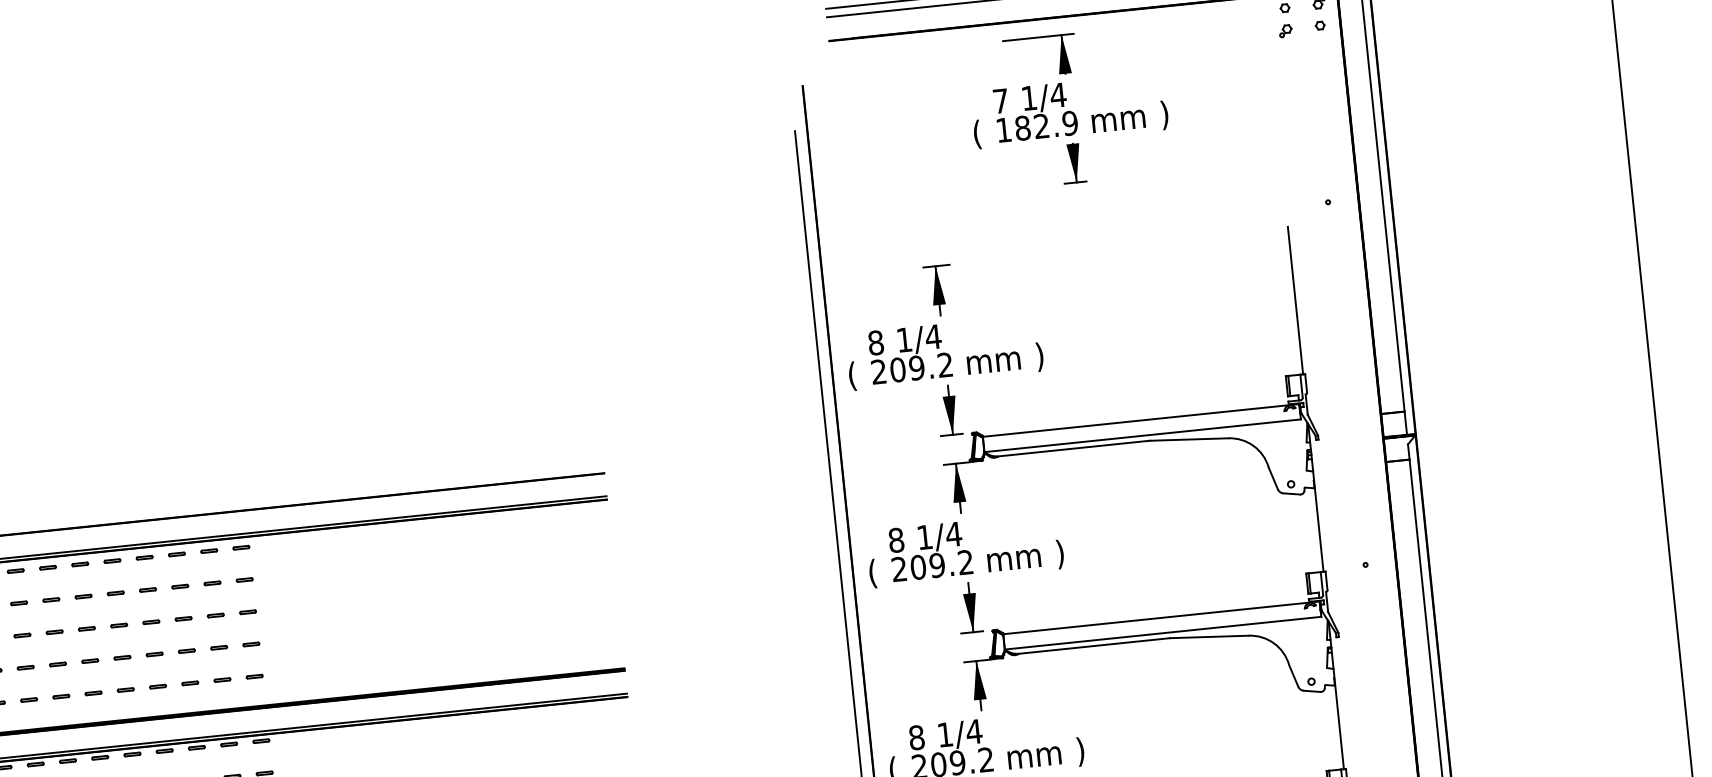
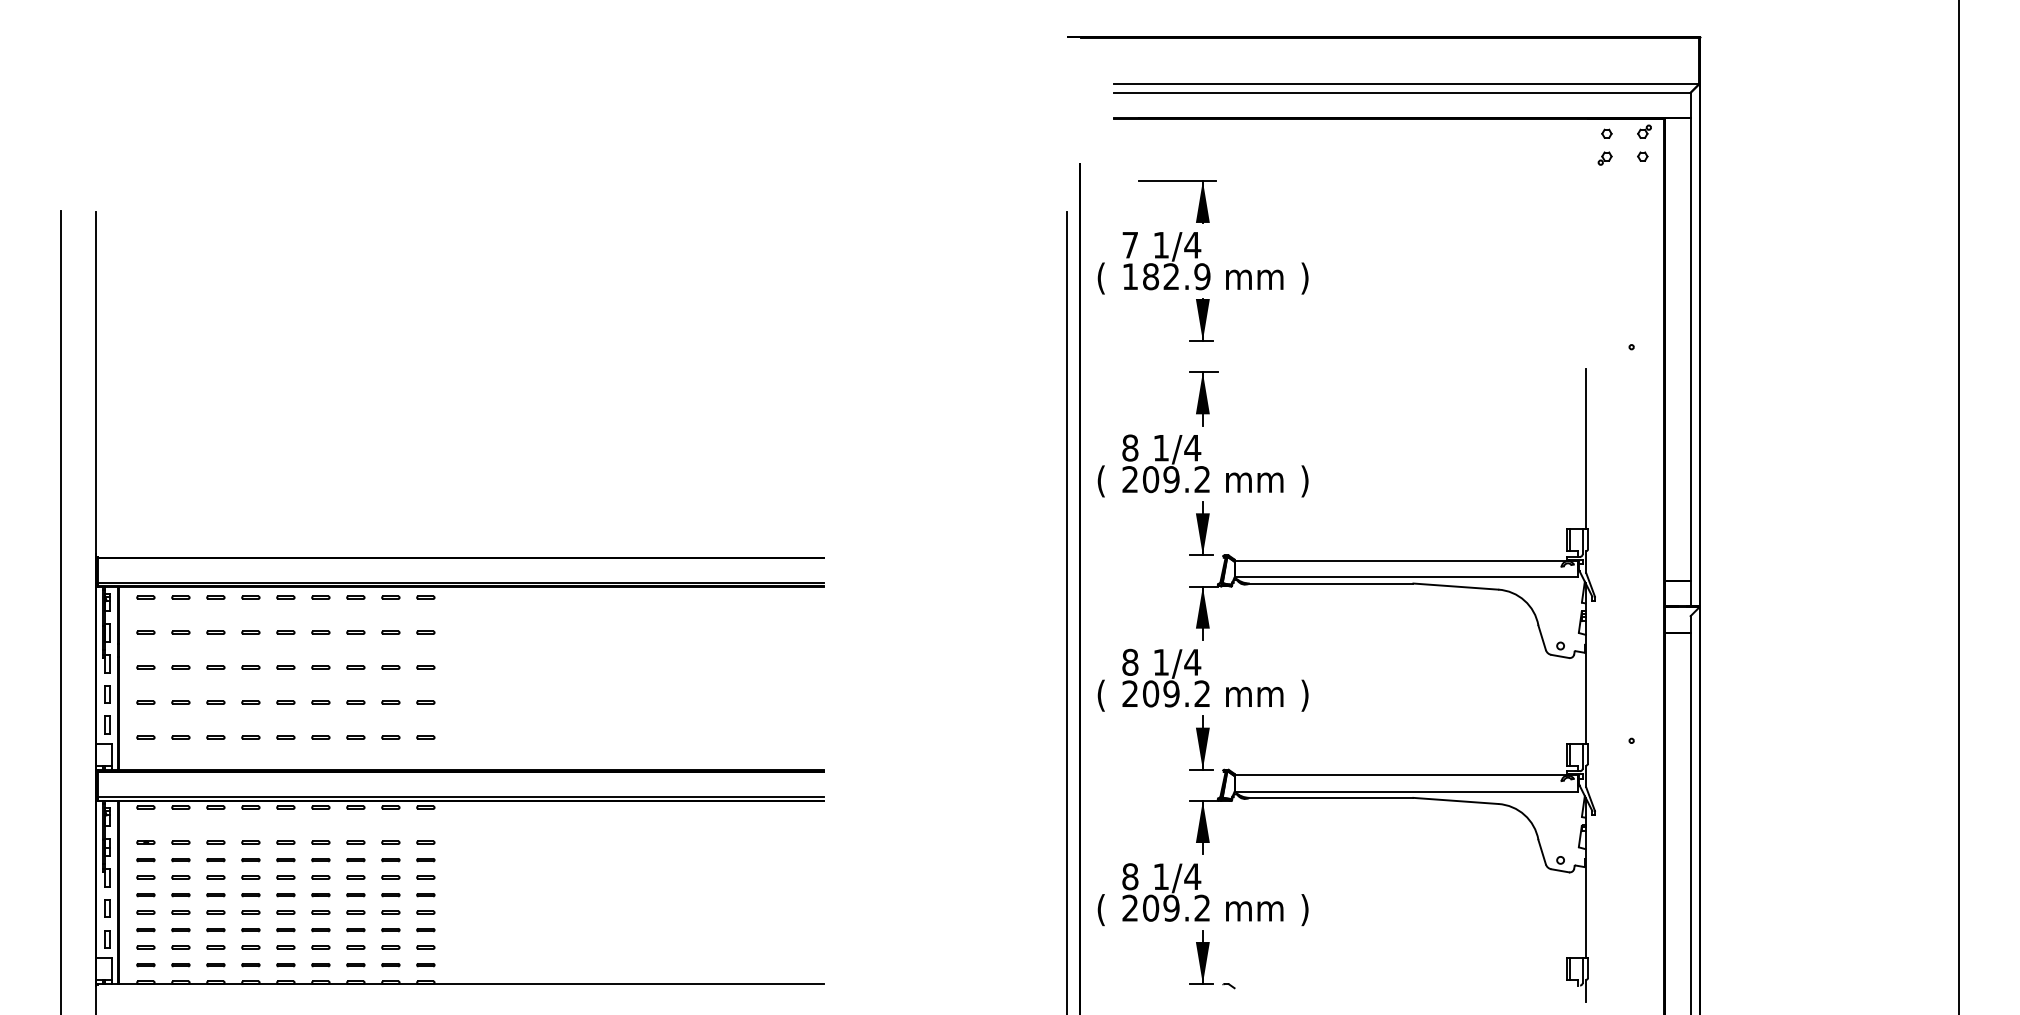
part: (1068, 108) -> (1202, 260), moved

